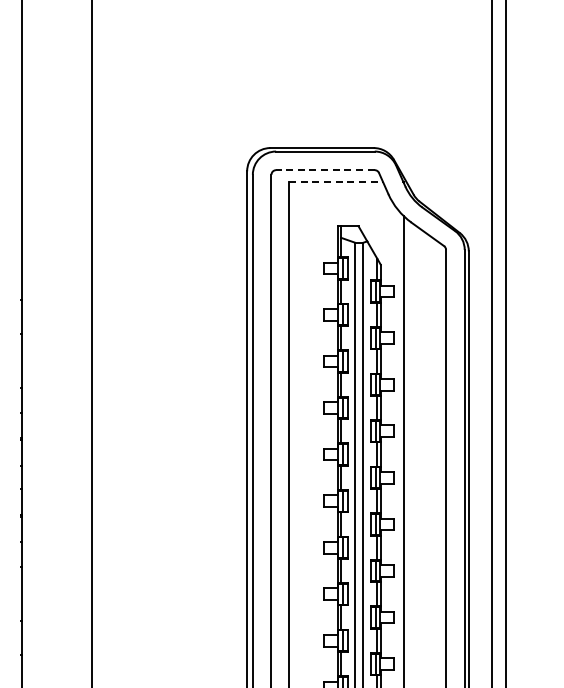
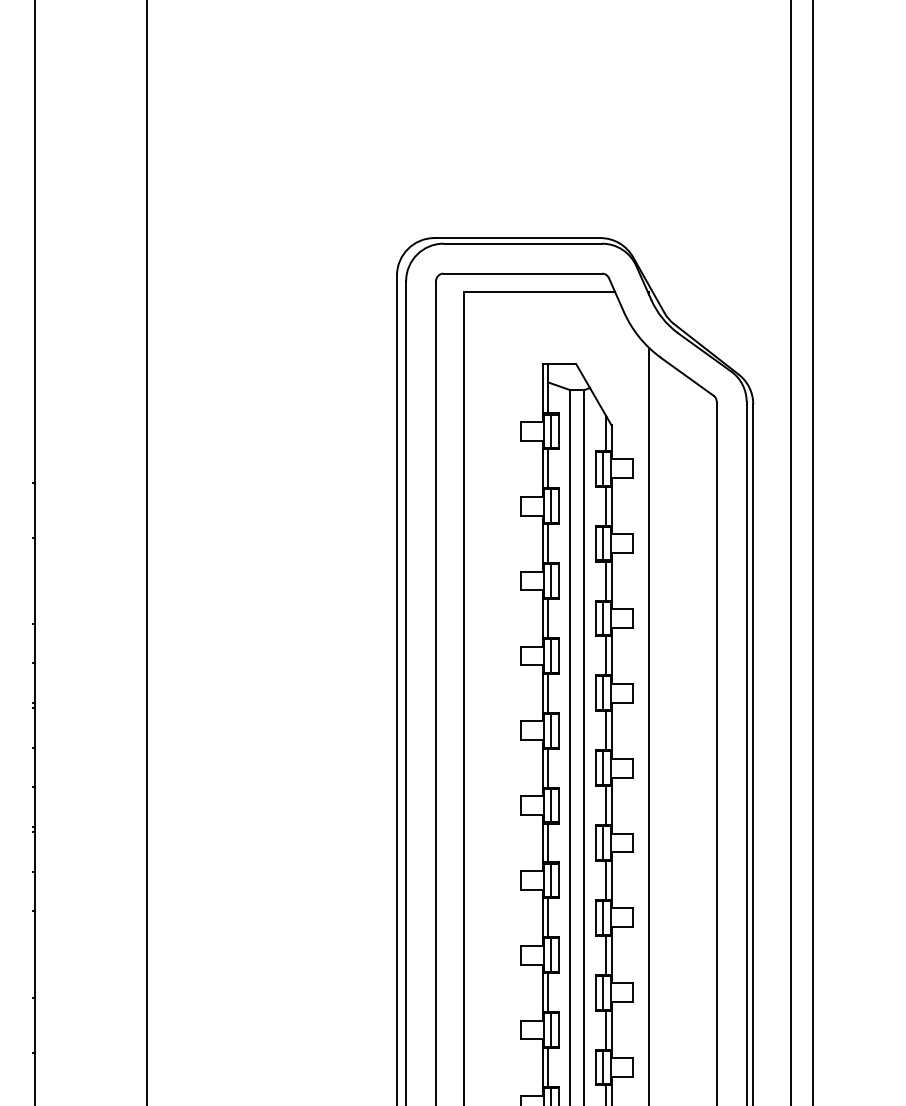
line: (324, 170) -> (521, 274), dashed -> solid
line: (336, 181) -> (540, 291), dashed -> solid

